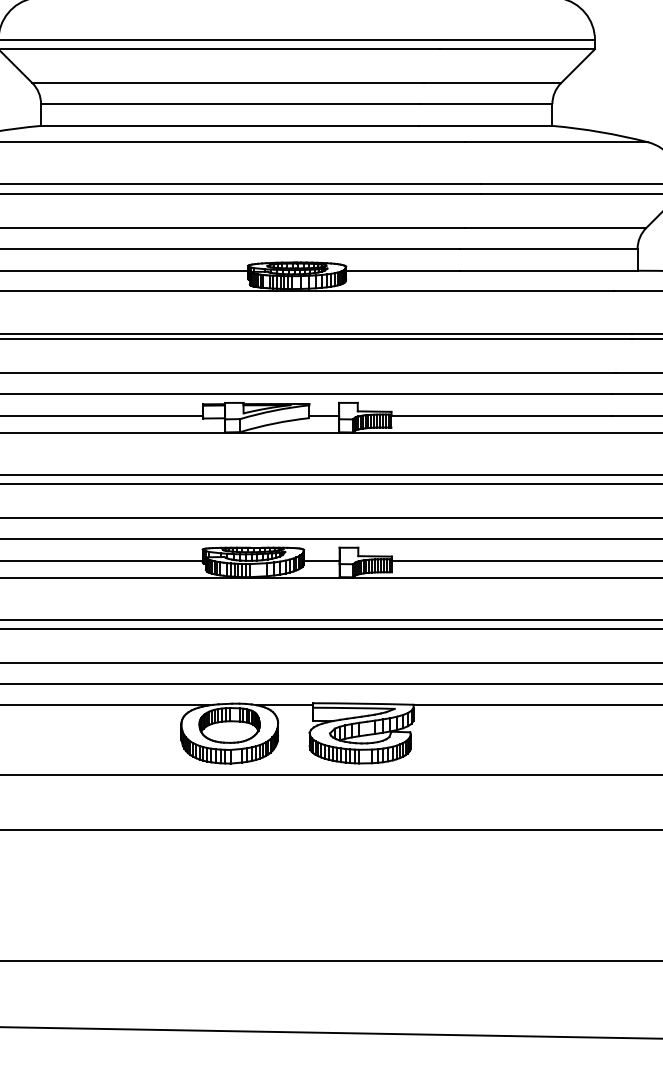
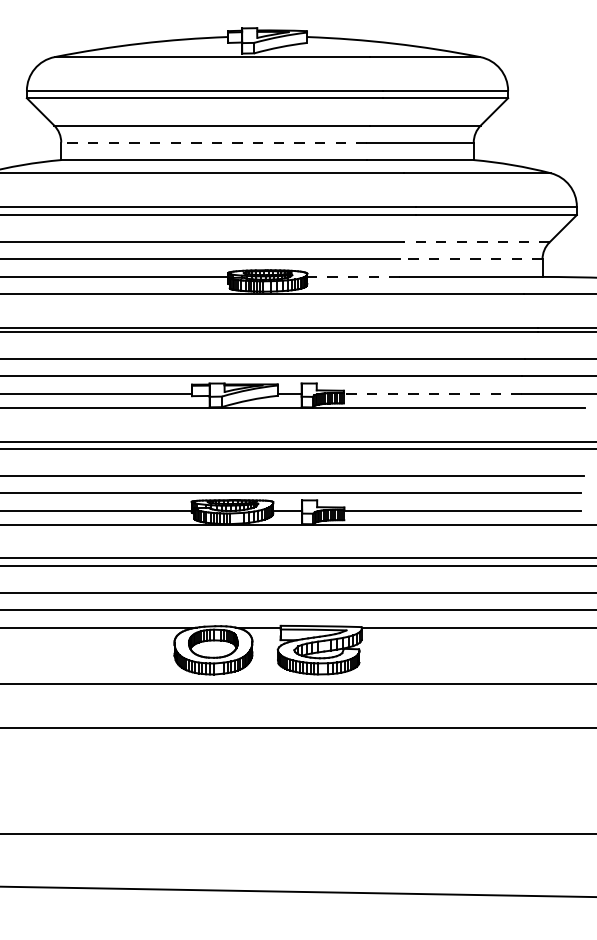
line: (229, 104) -> (213, 142), solid -> dashed
line: (554, 228) -> (475, 242), solid -> dashed
line: (548, 249) -> (470, 259), solid -> dashed
line: (402, 270) -> (352, 276), solid -> dashed
line: (501, 415) -> (432, 393), solid -> dashed

